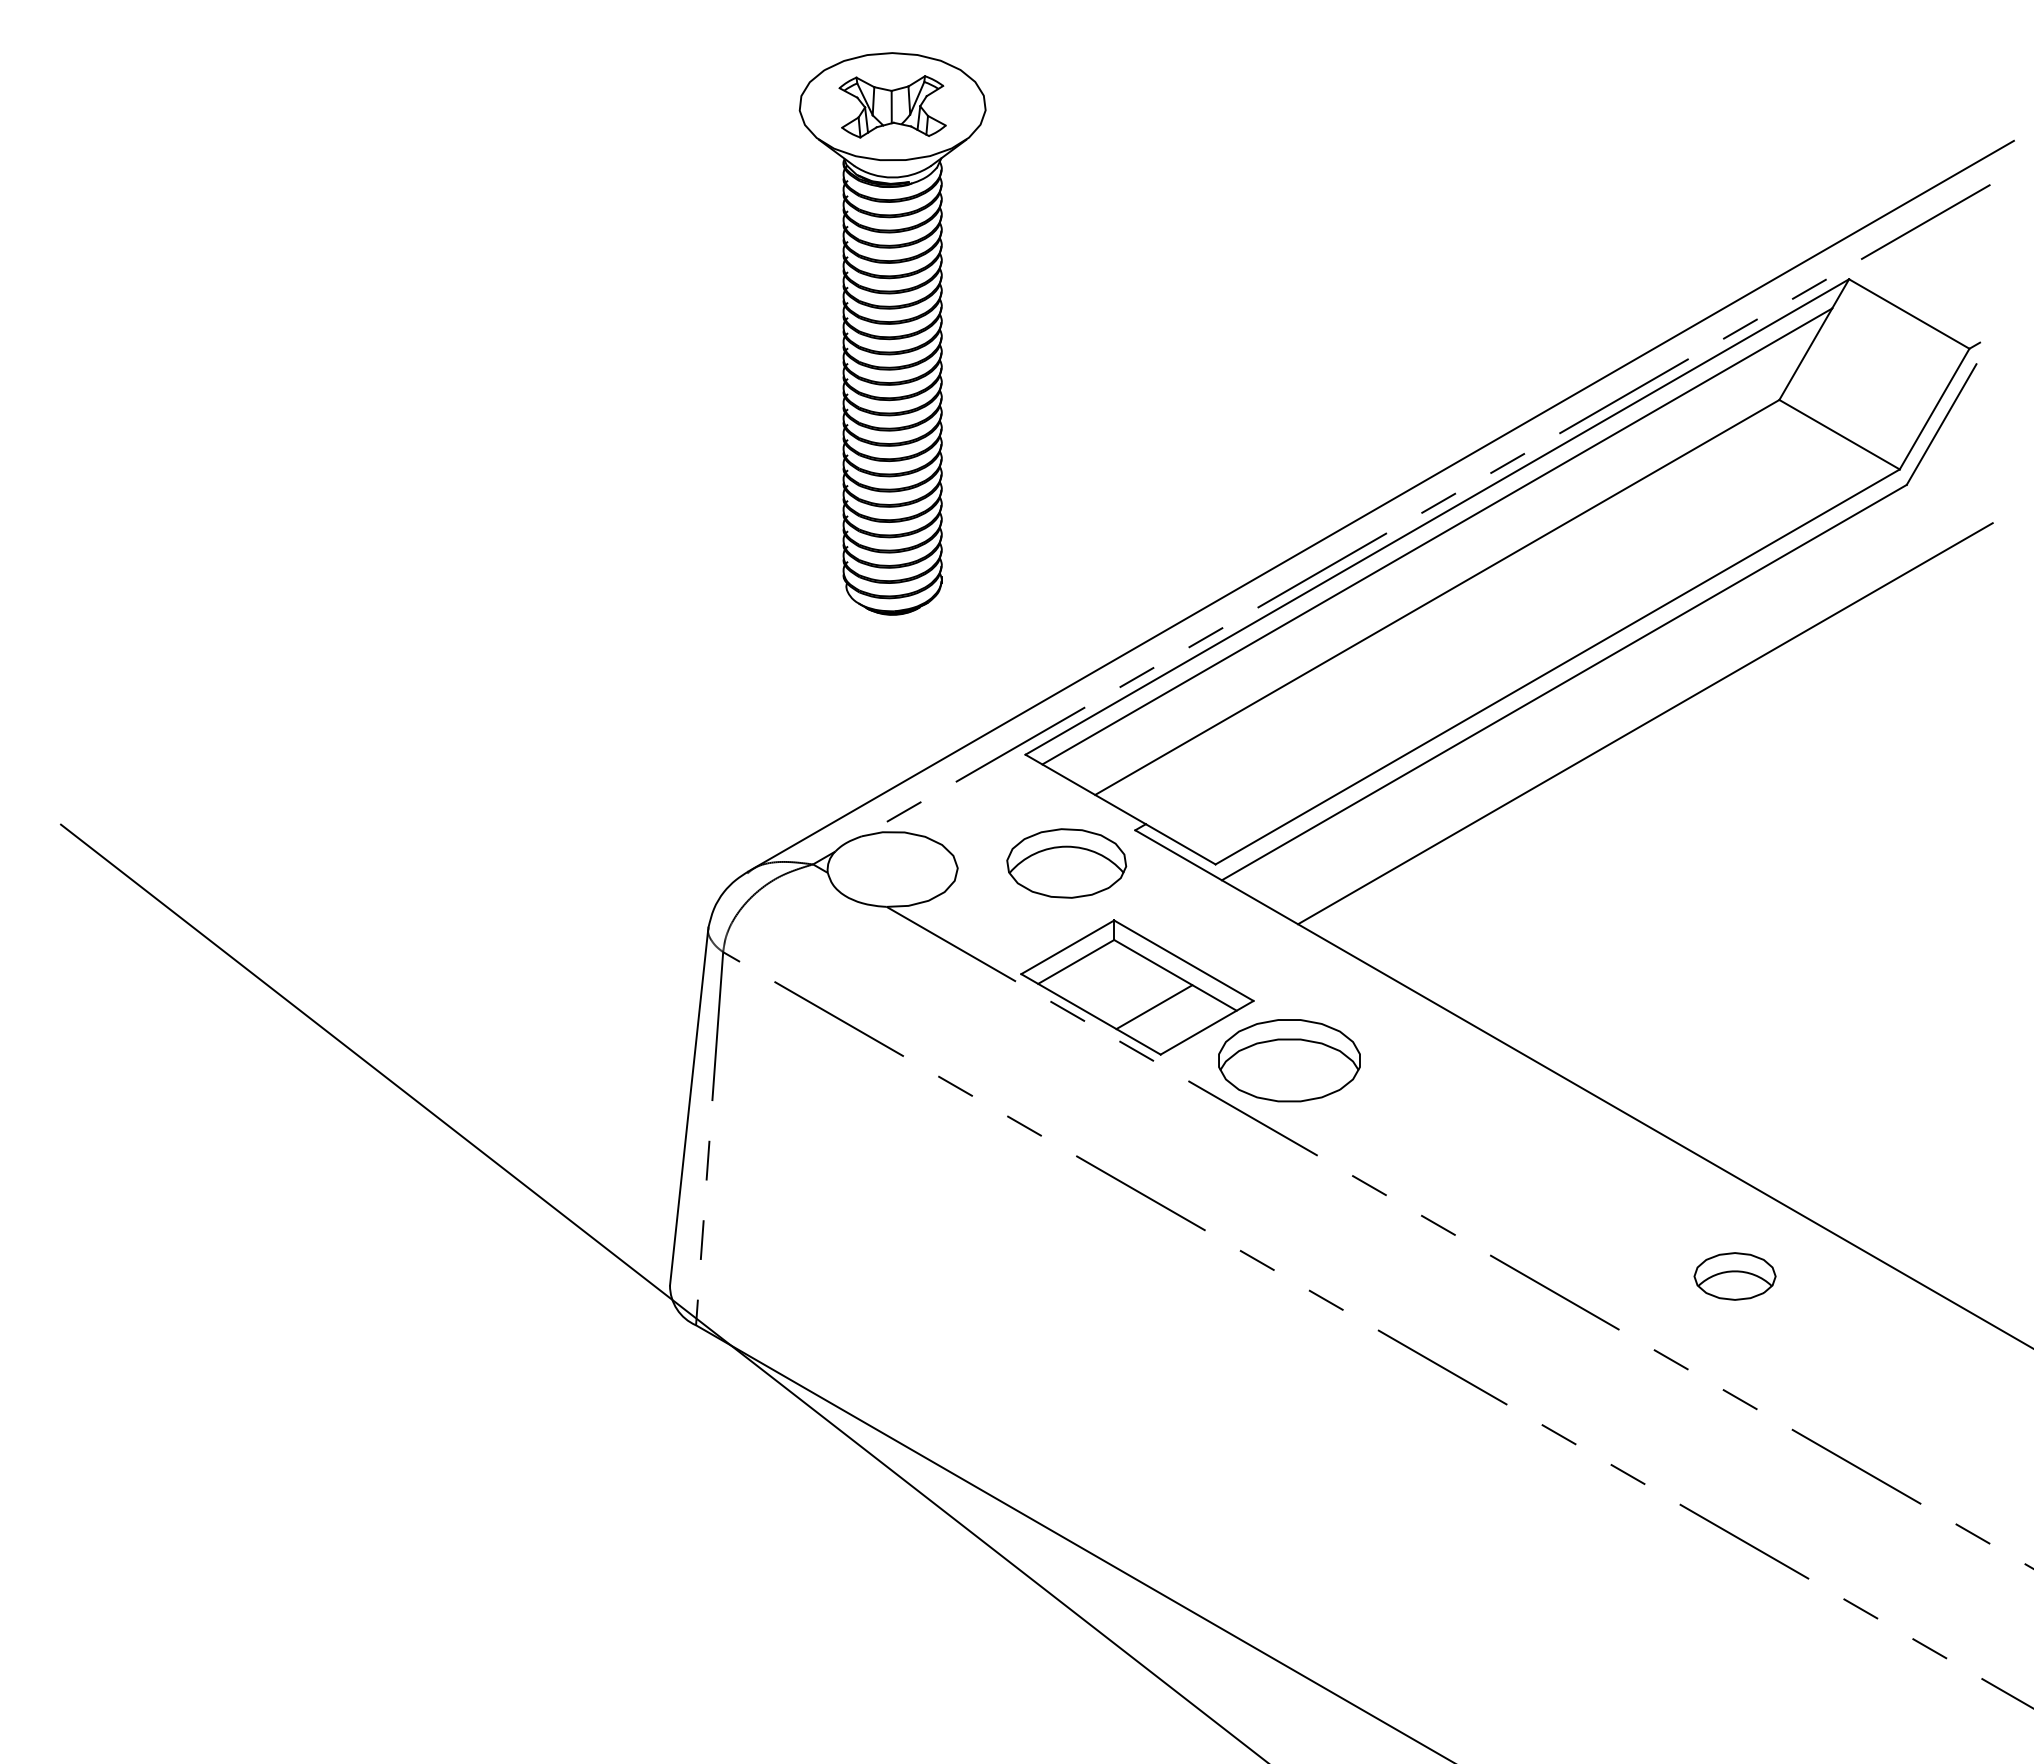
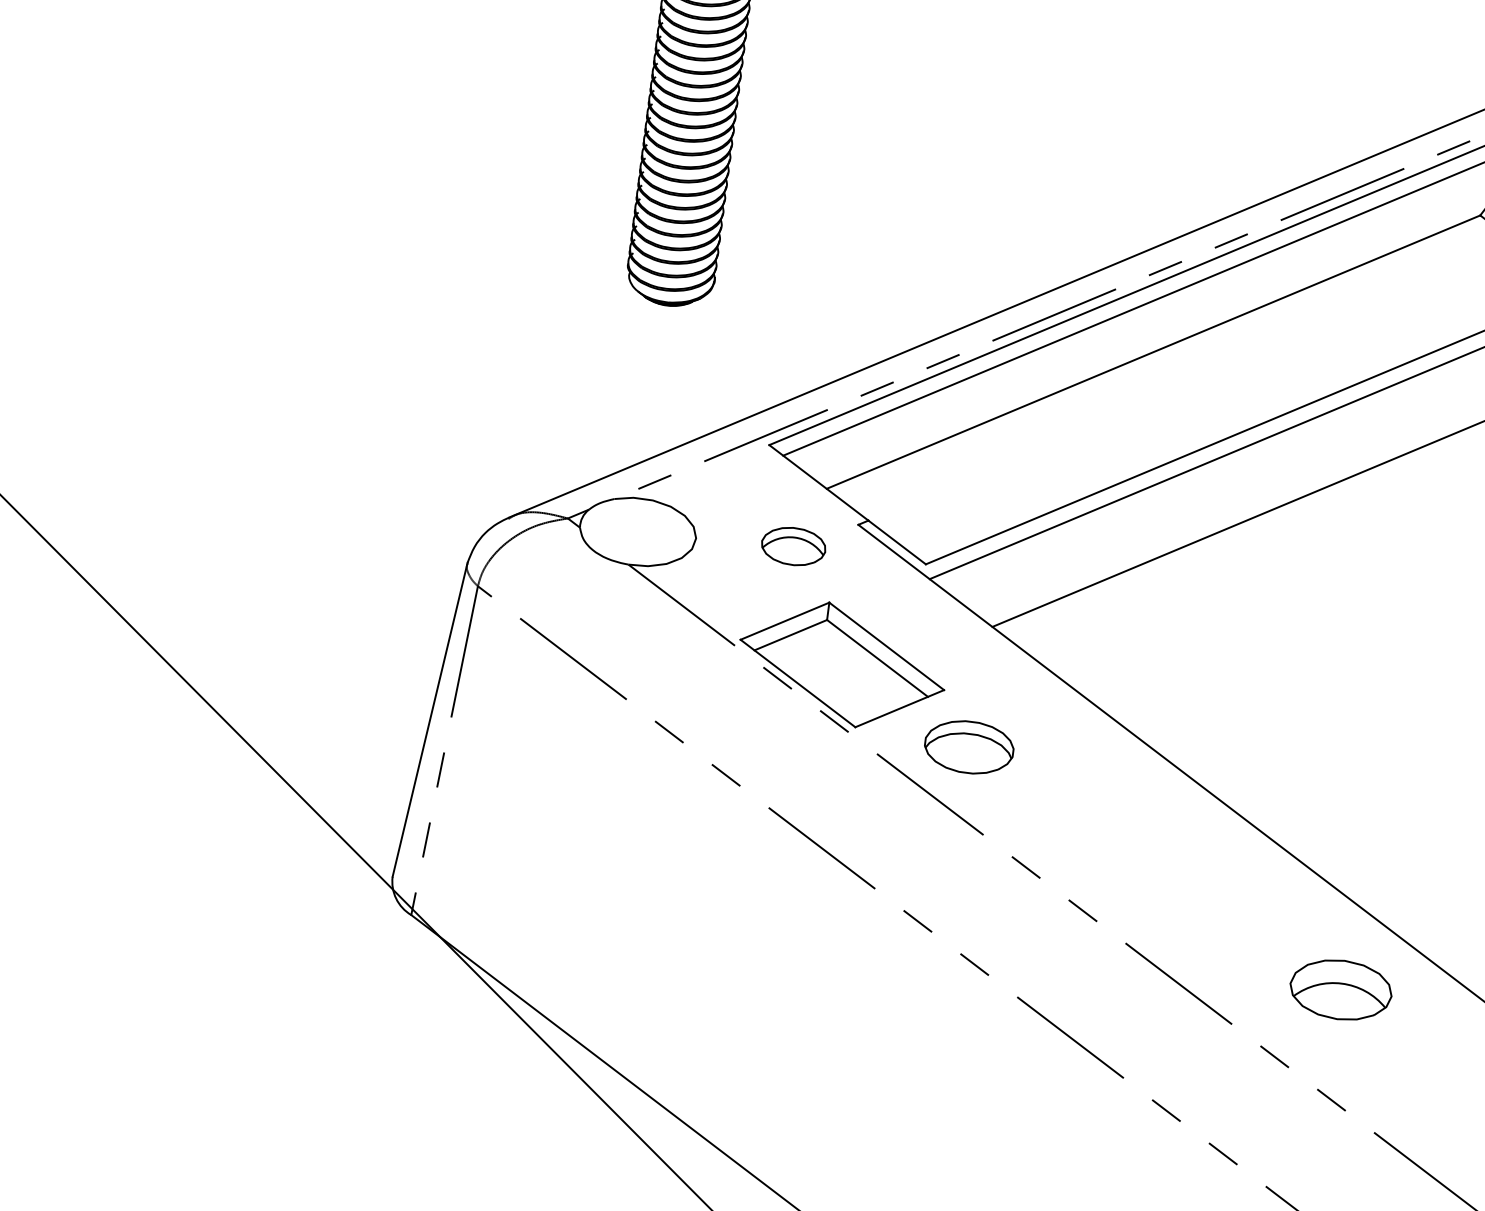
part: (1066, 863) -> (793, 546), size x0.6
line: (1154, 1007) -> (855, 684), removed
part: (1289, 1060) -> (969, 747), size x0.7
part: (1734, 1276) -> (1340, 989), size x1.4

